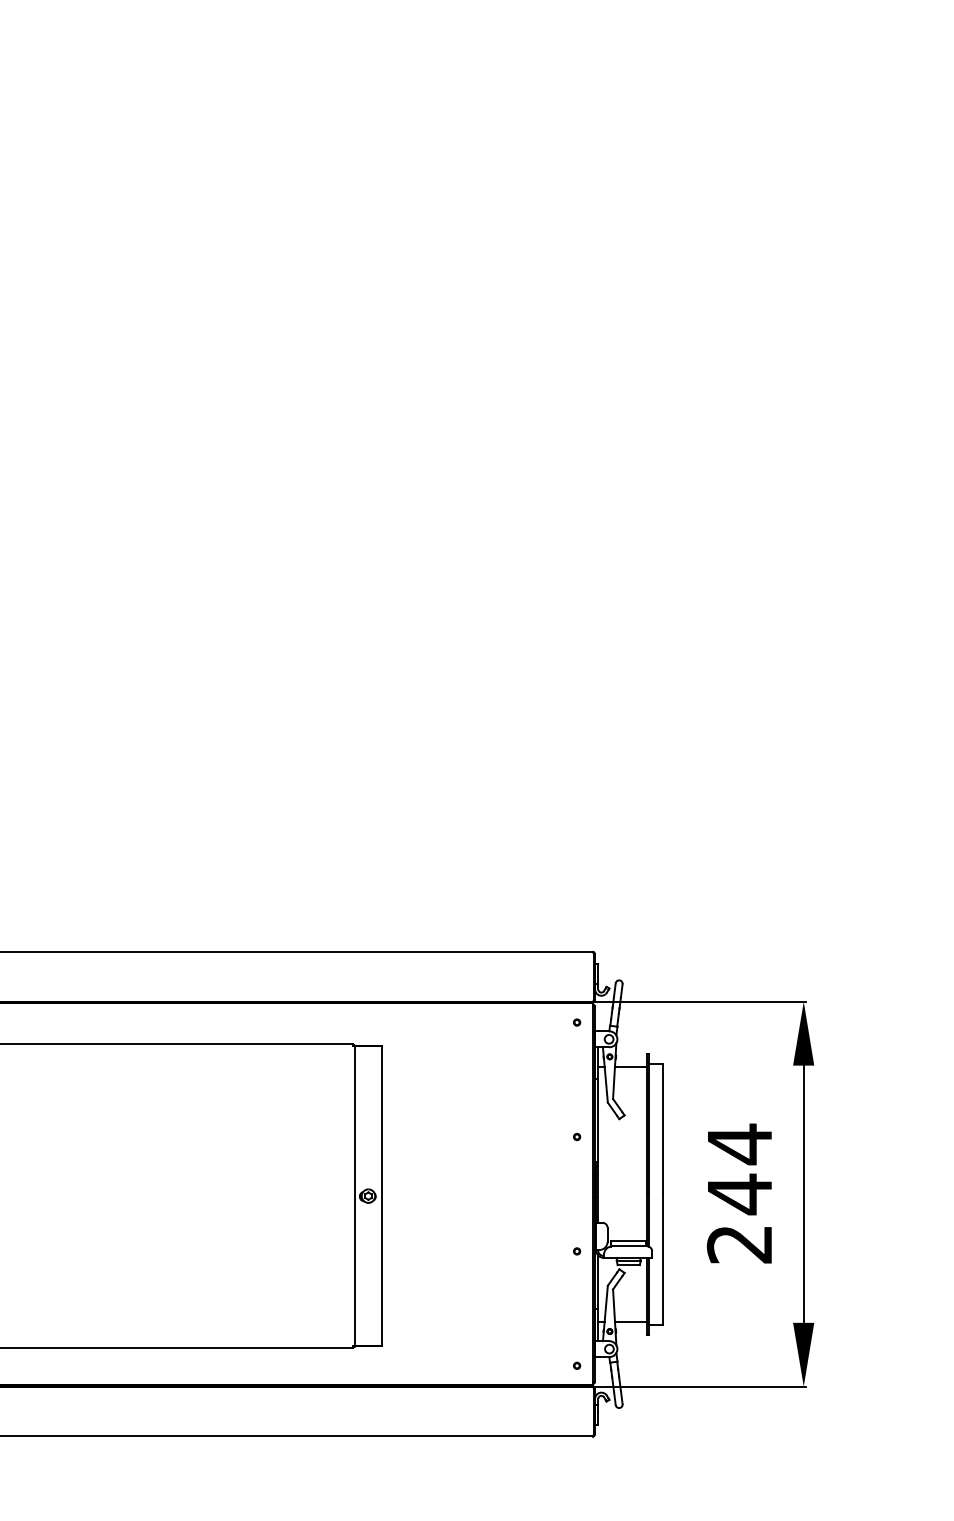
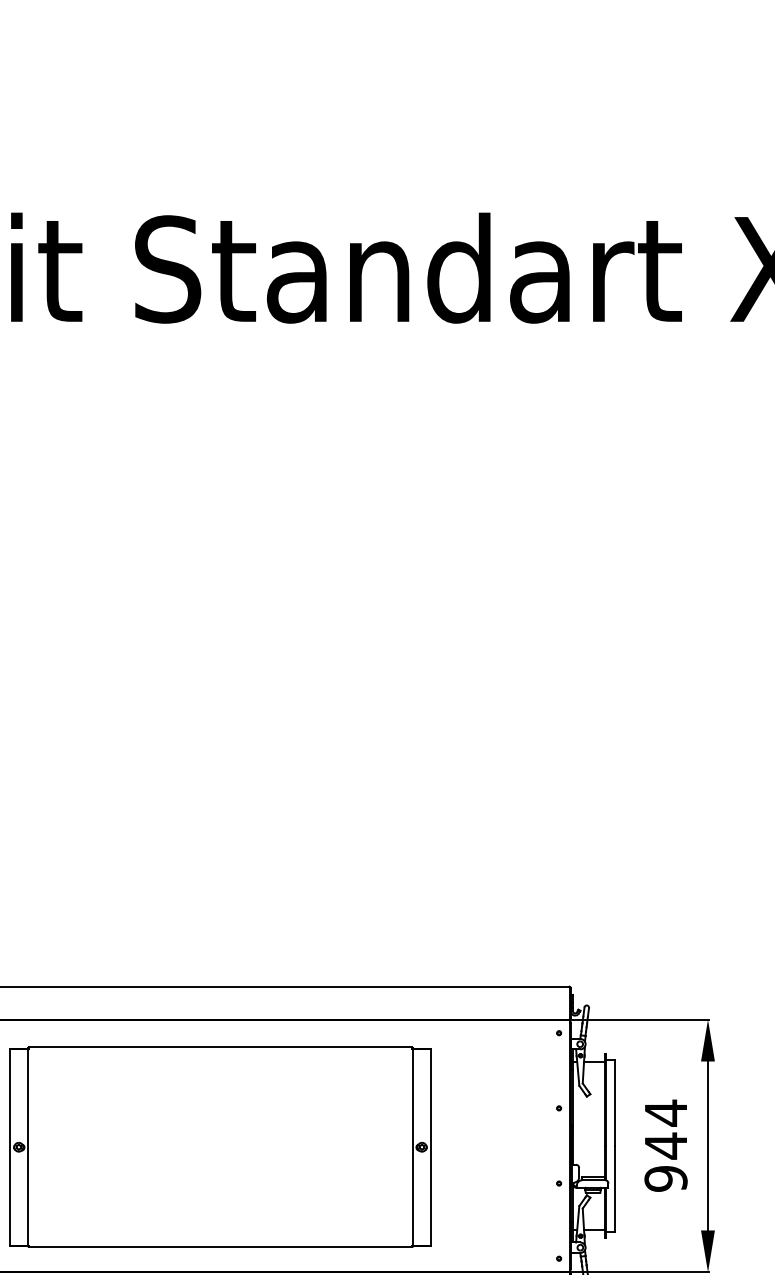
text: (739, 1243) -> (665, 1178), 244 -> 944

